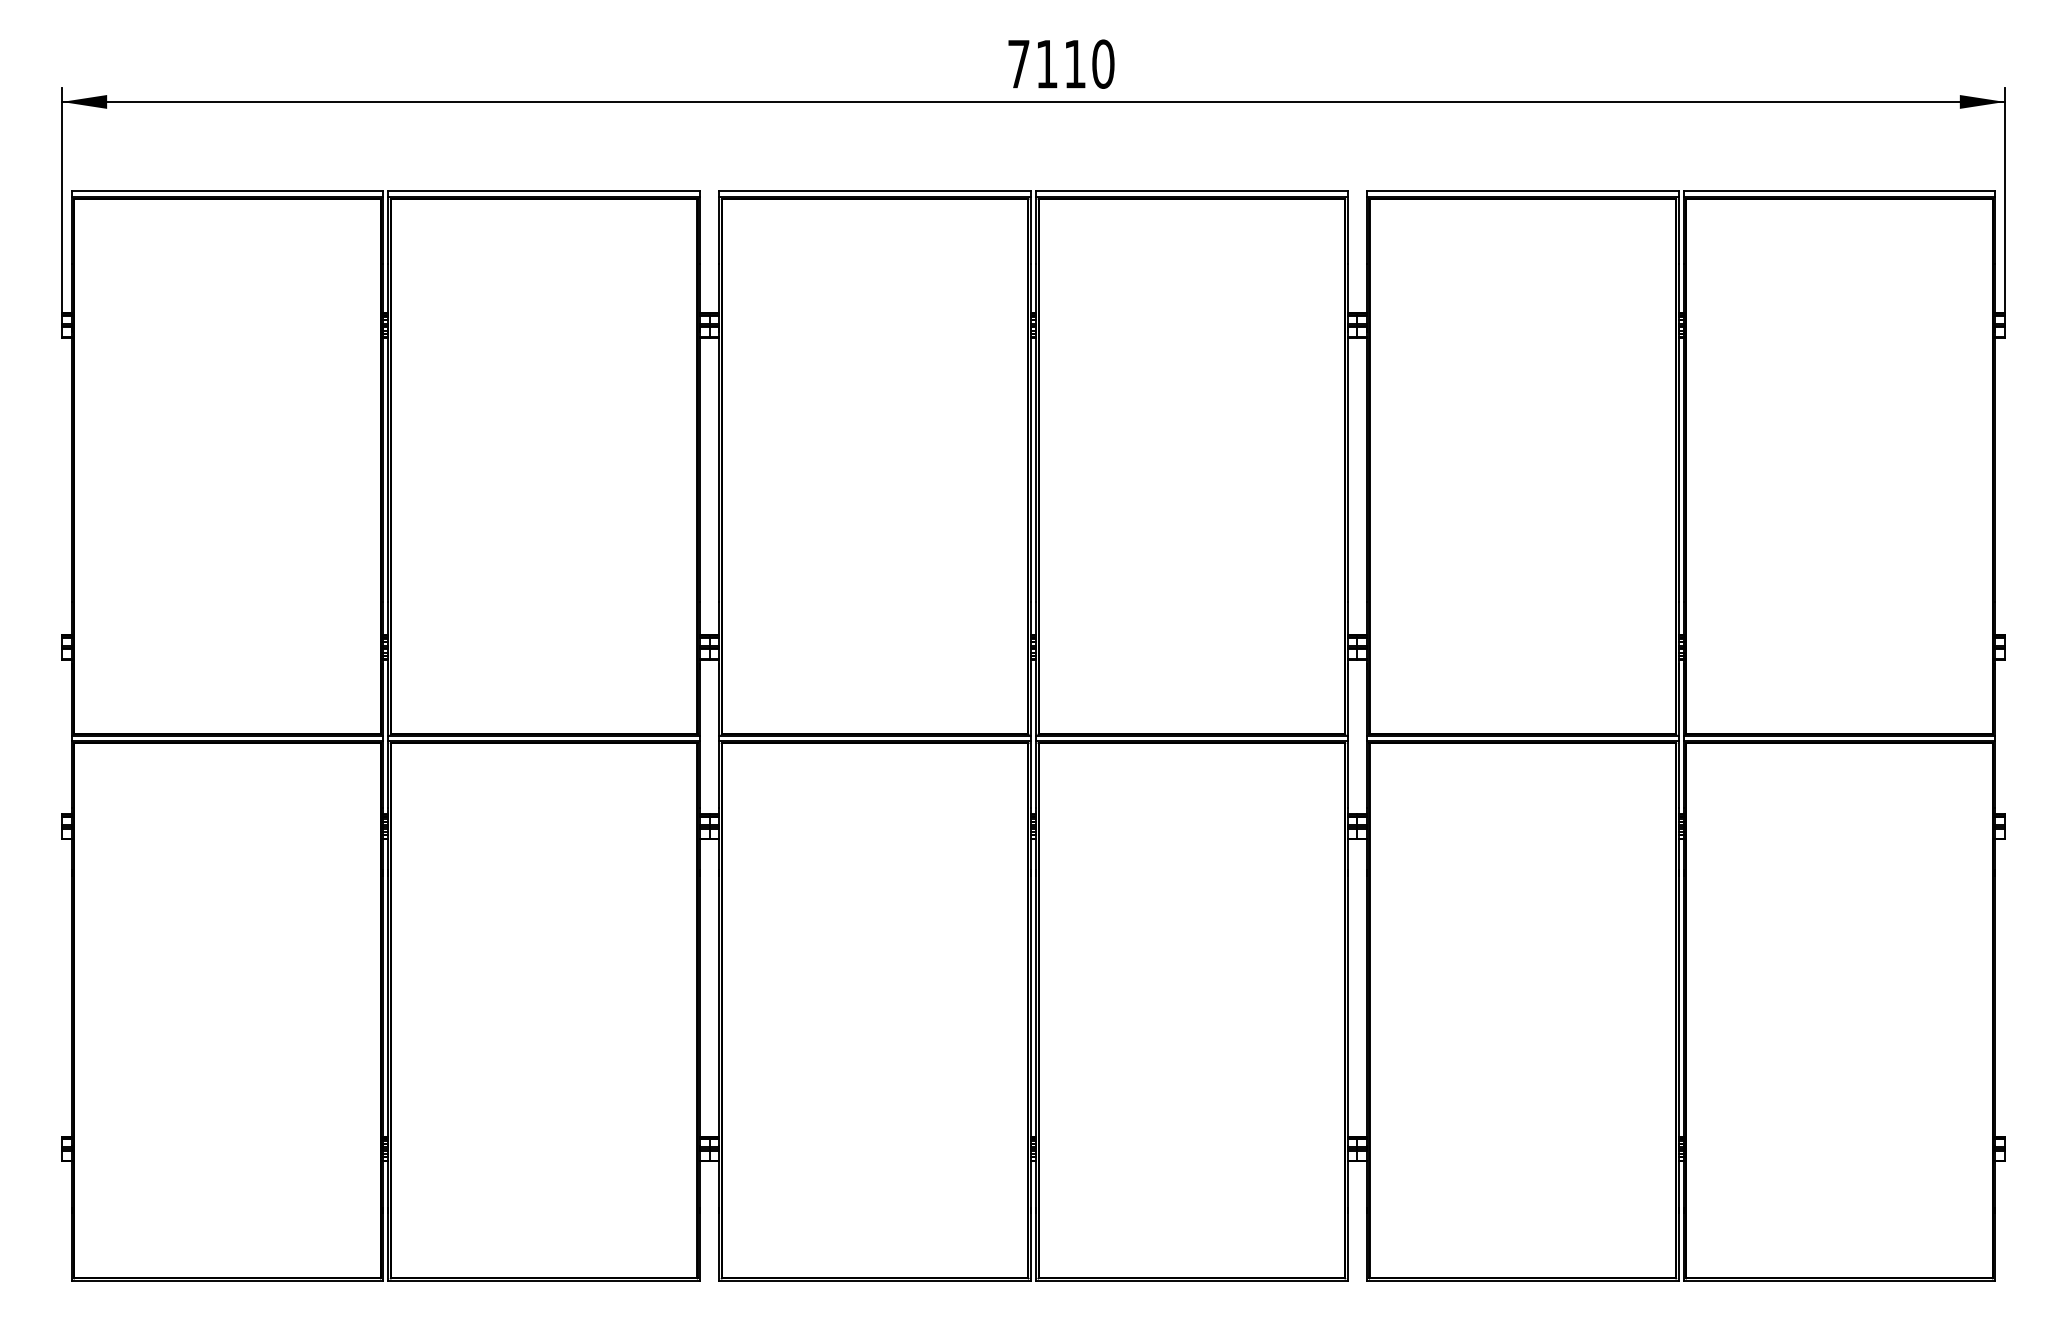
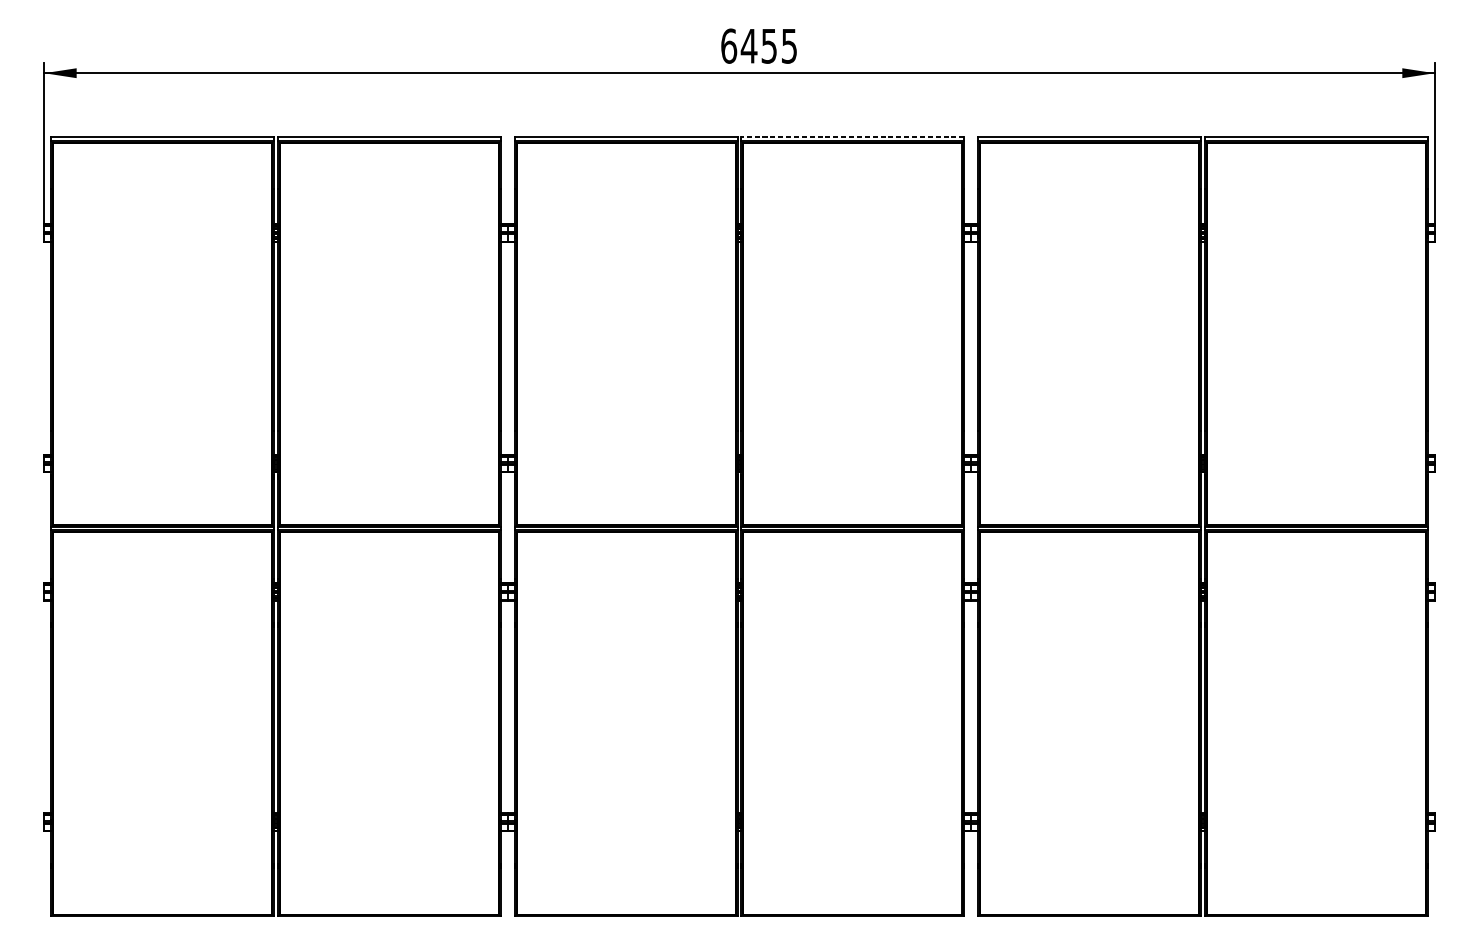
text: (1061, 63) -> (759, 45), 7110 -> 6455
line: (1191, 191) -> (852, 137), solid -> dashed

